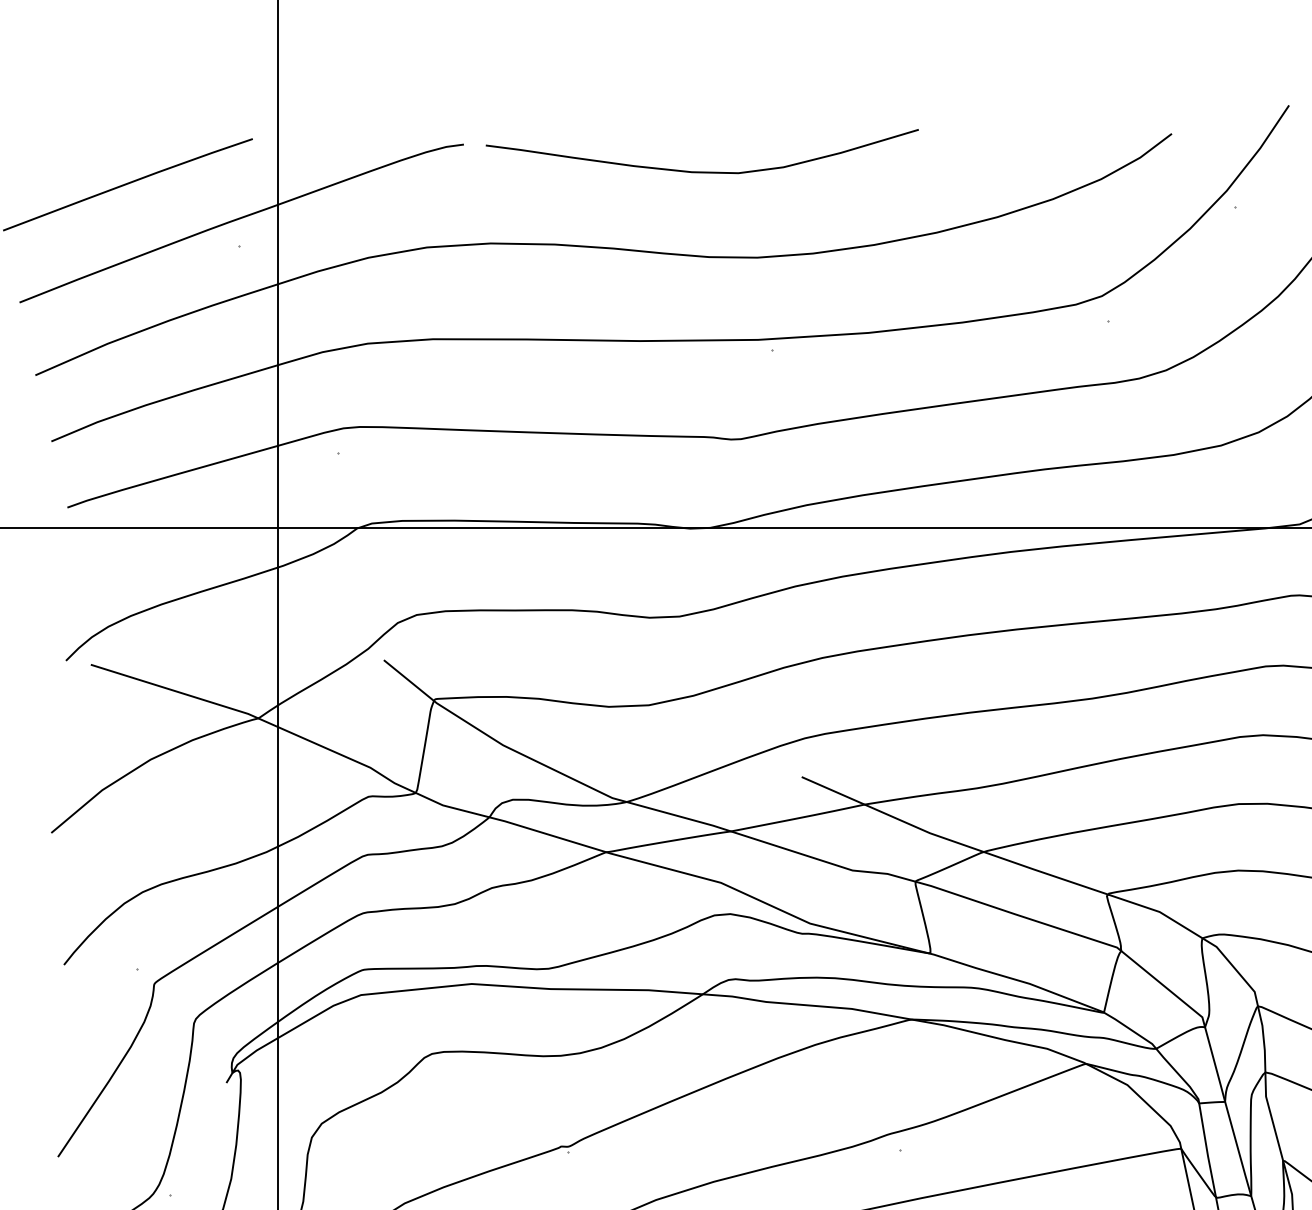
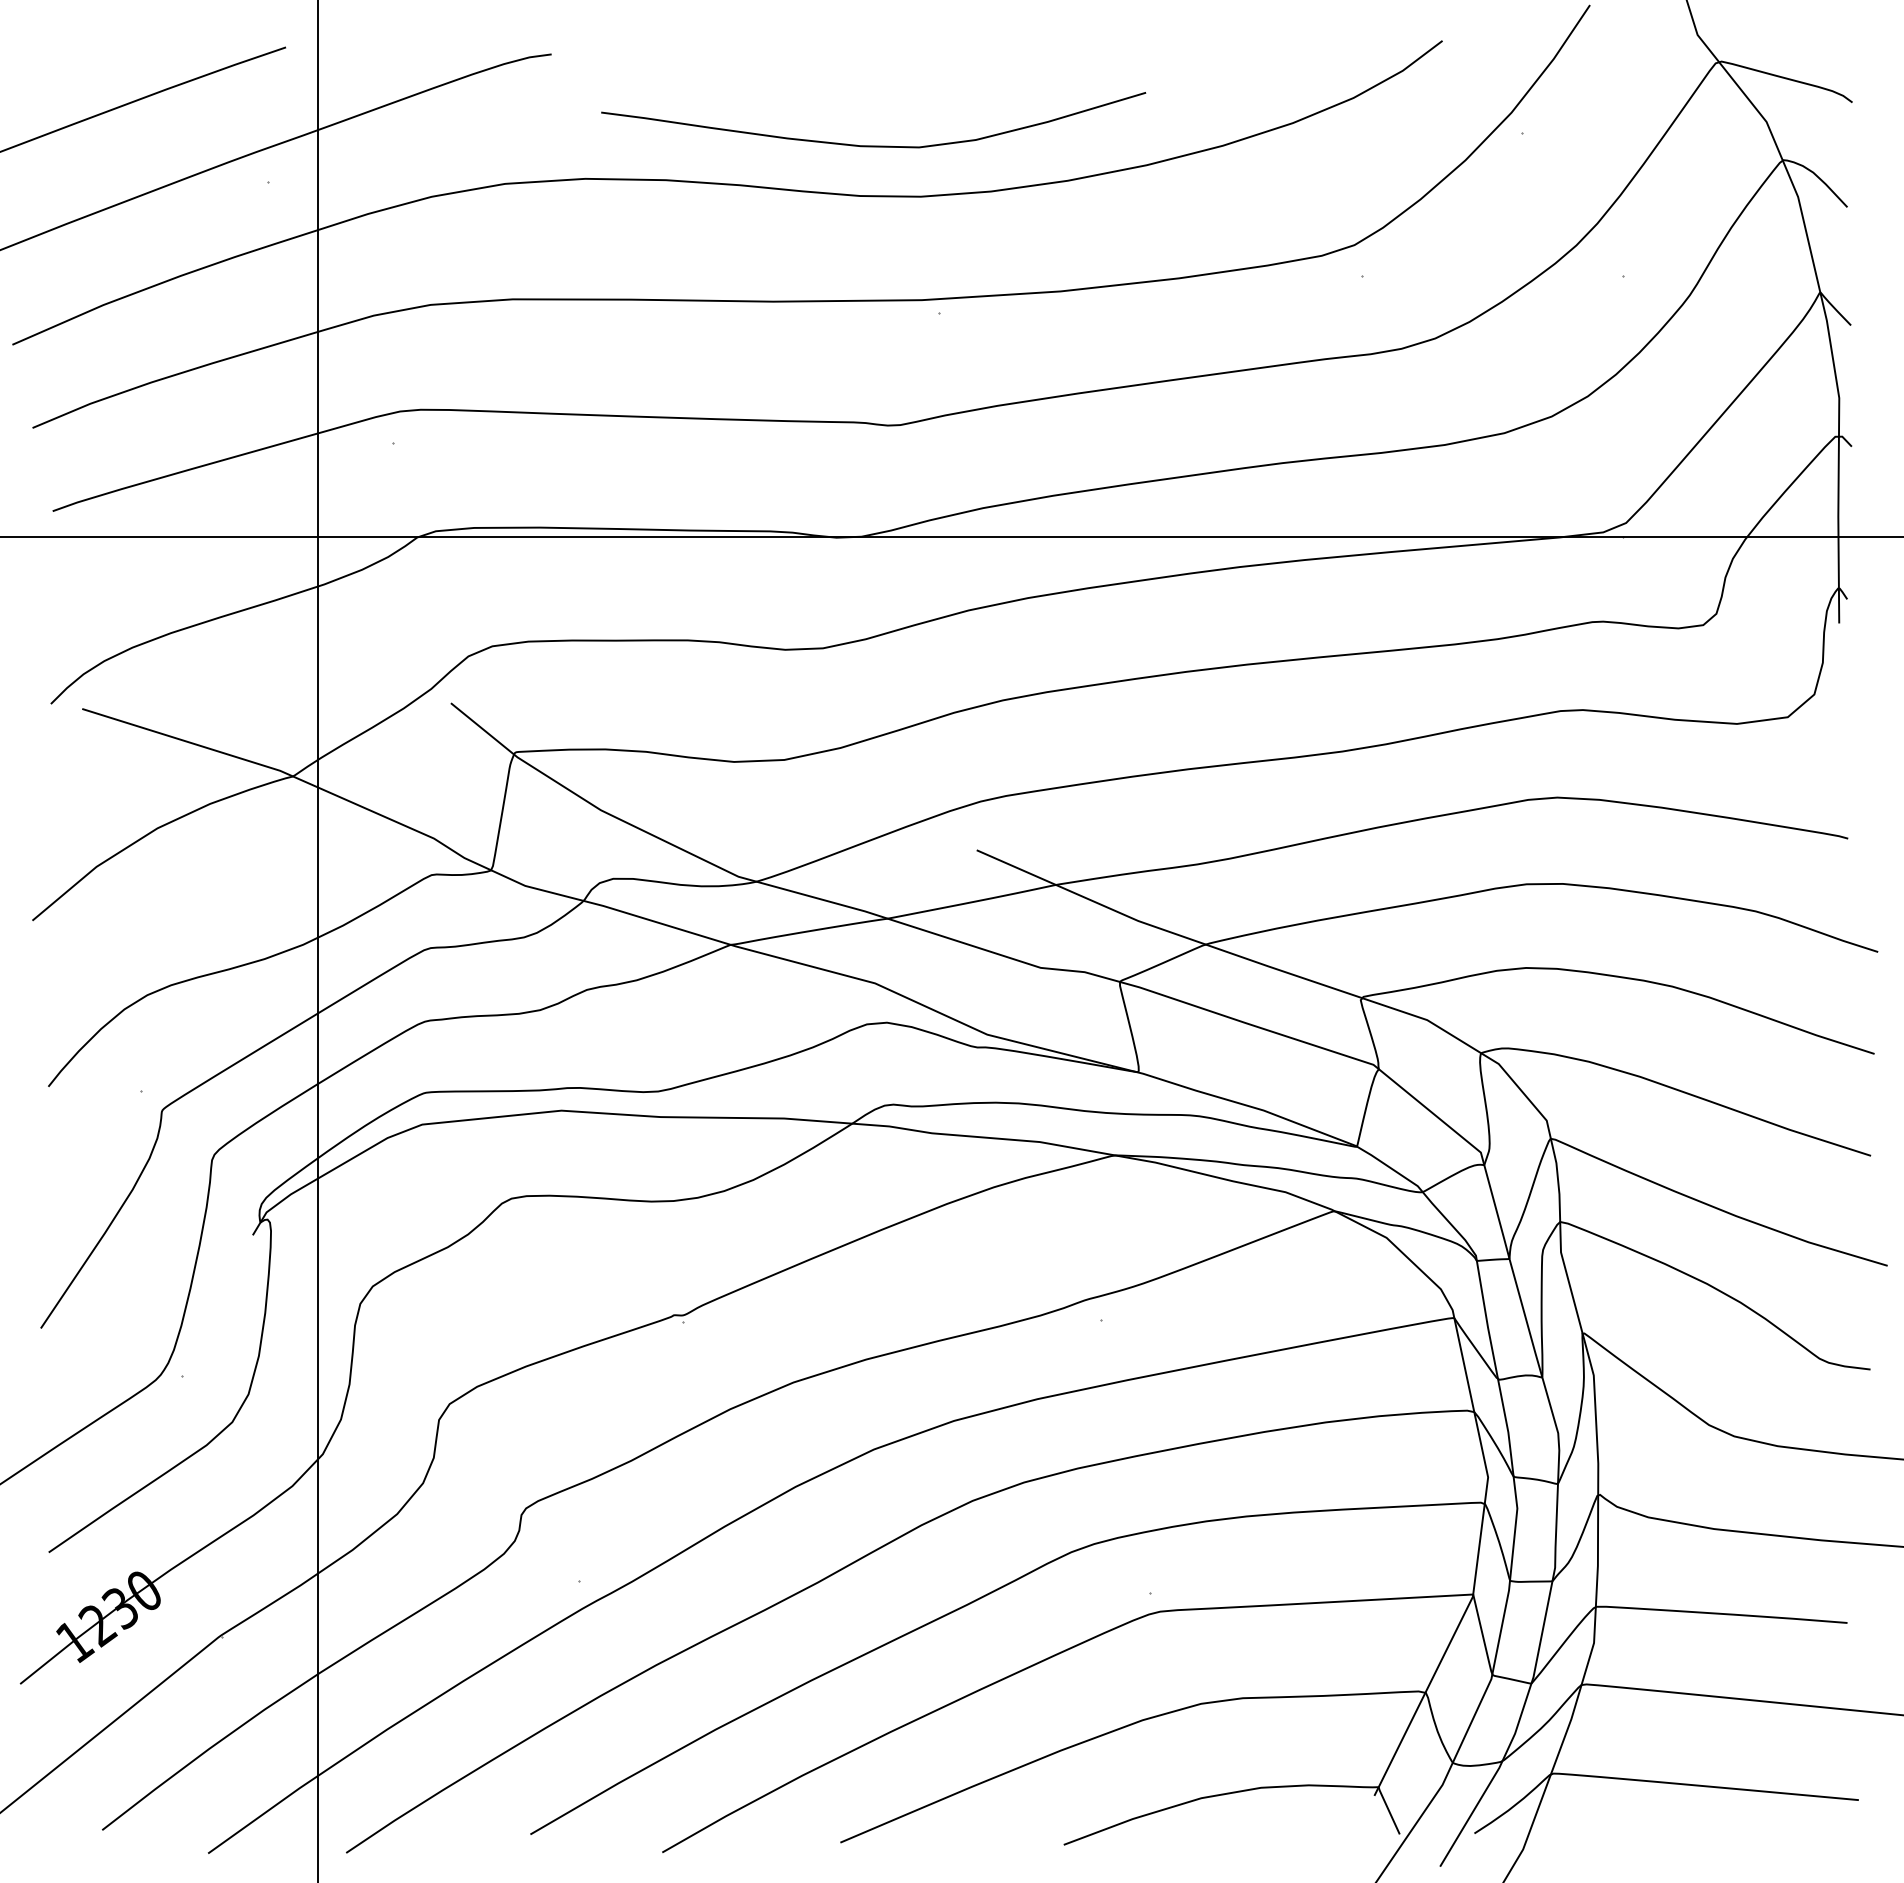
curve: (702, 171) -> (873, 145), moved

